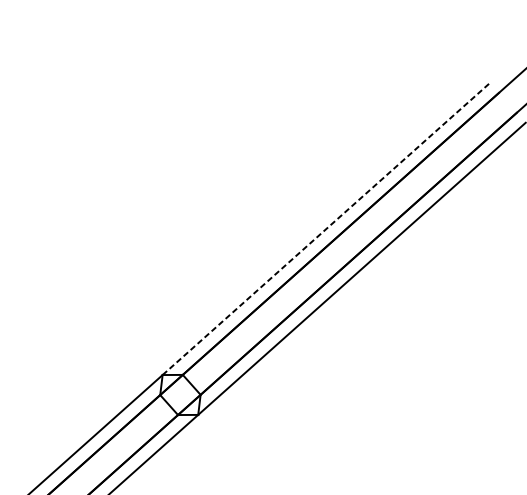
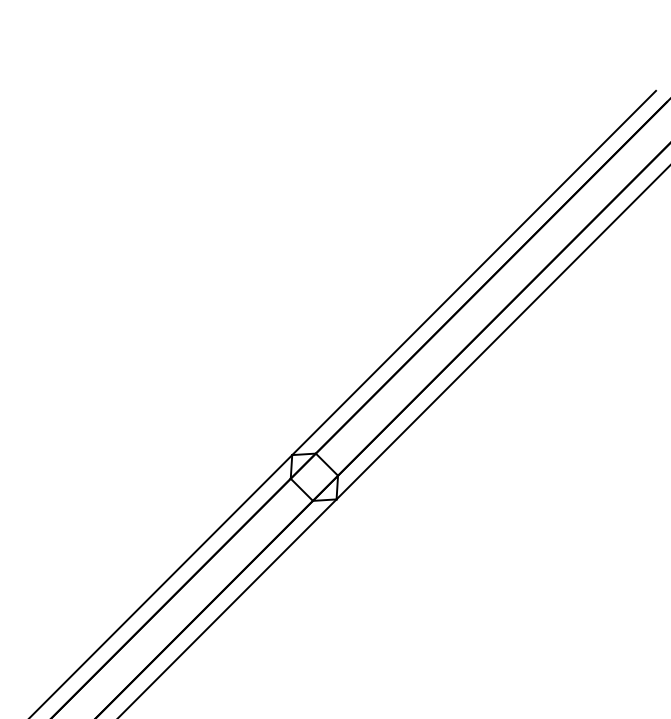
line: (326, 228) -> (474, 272), dashed -> solid

